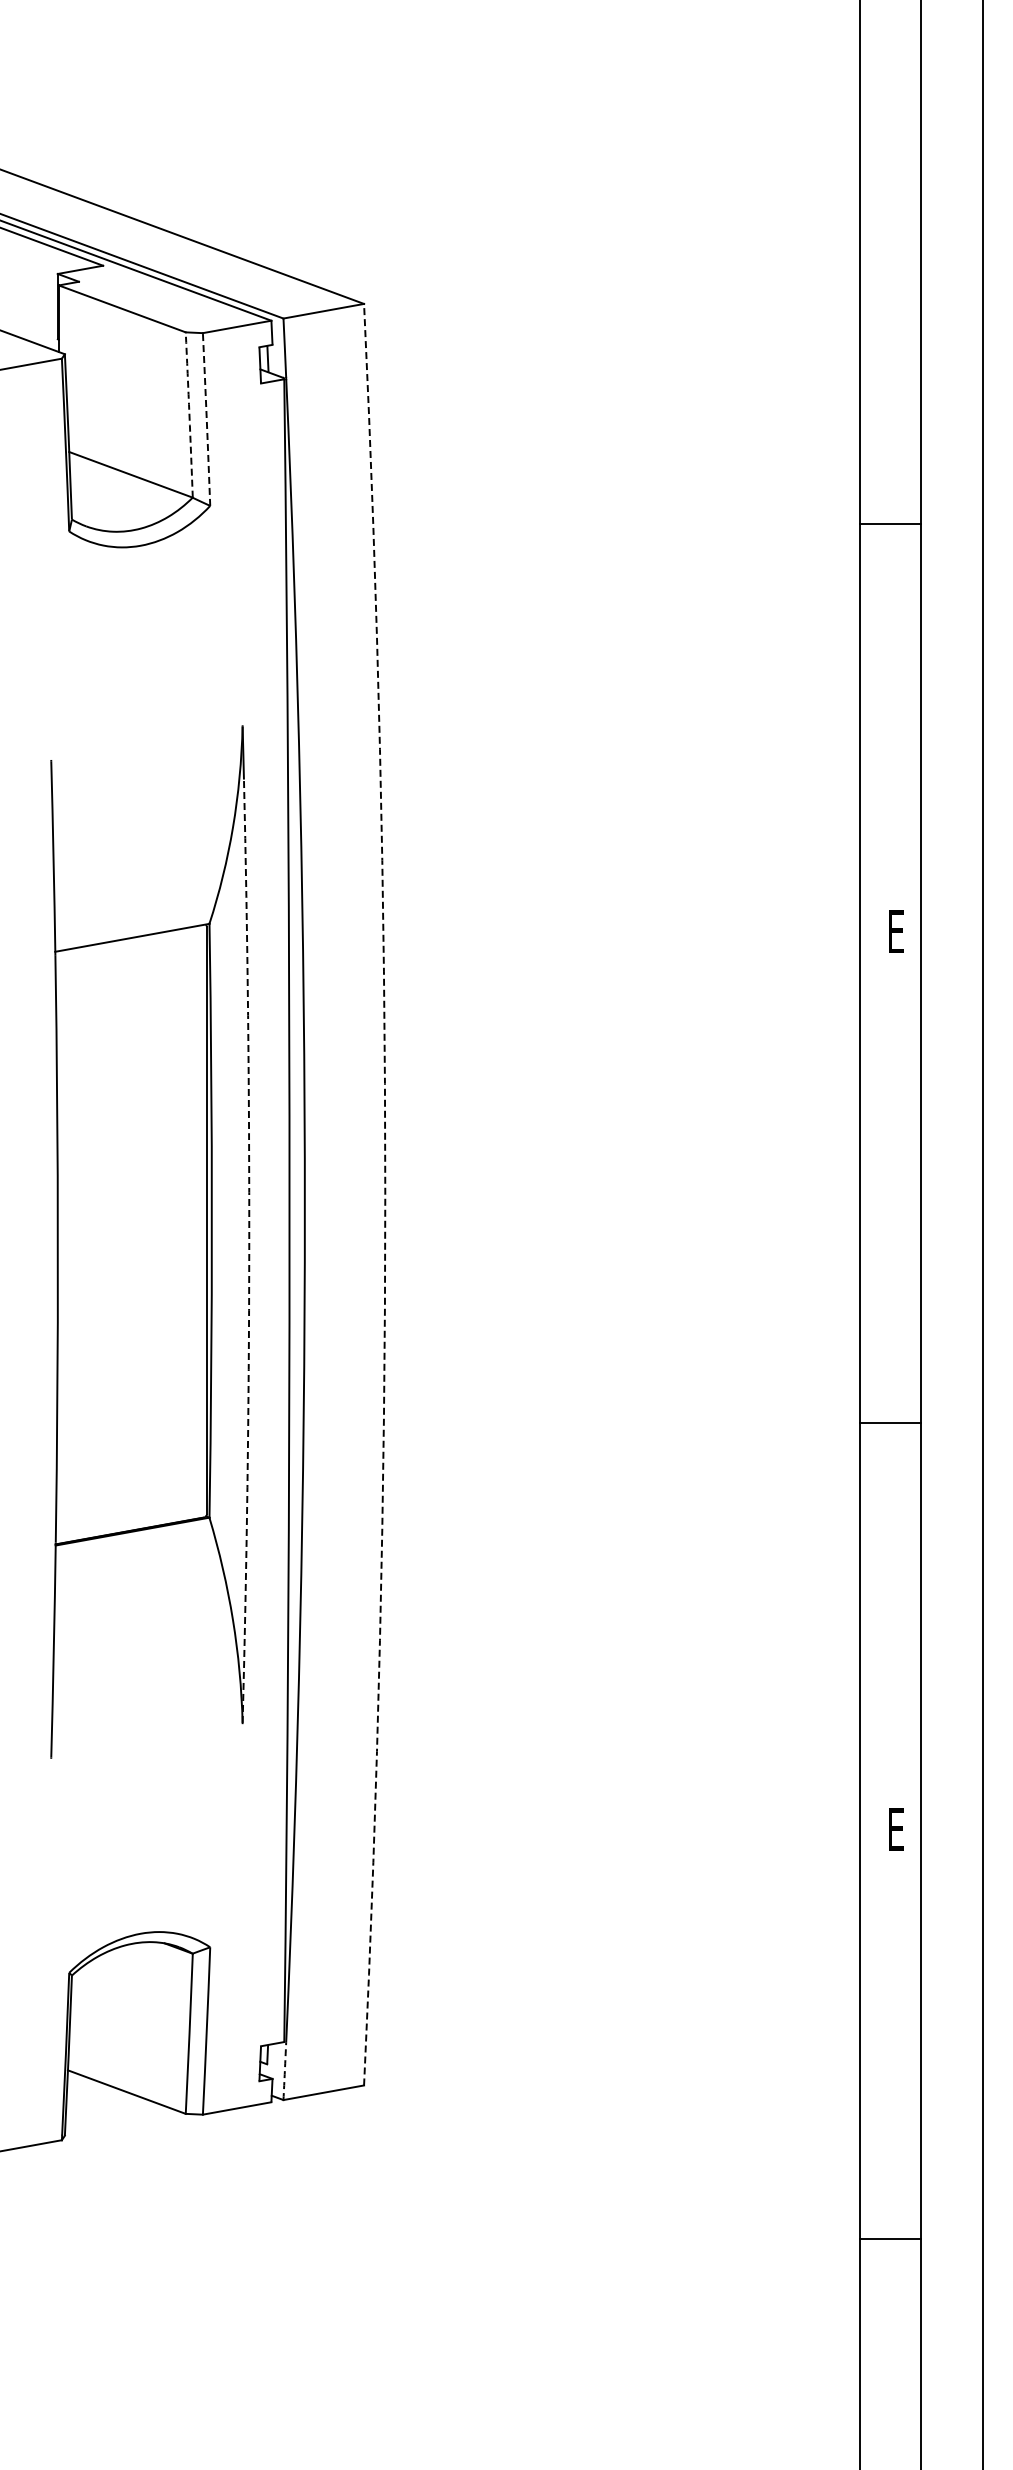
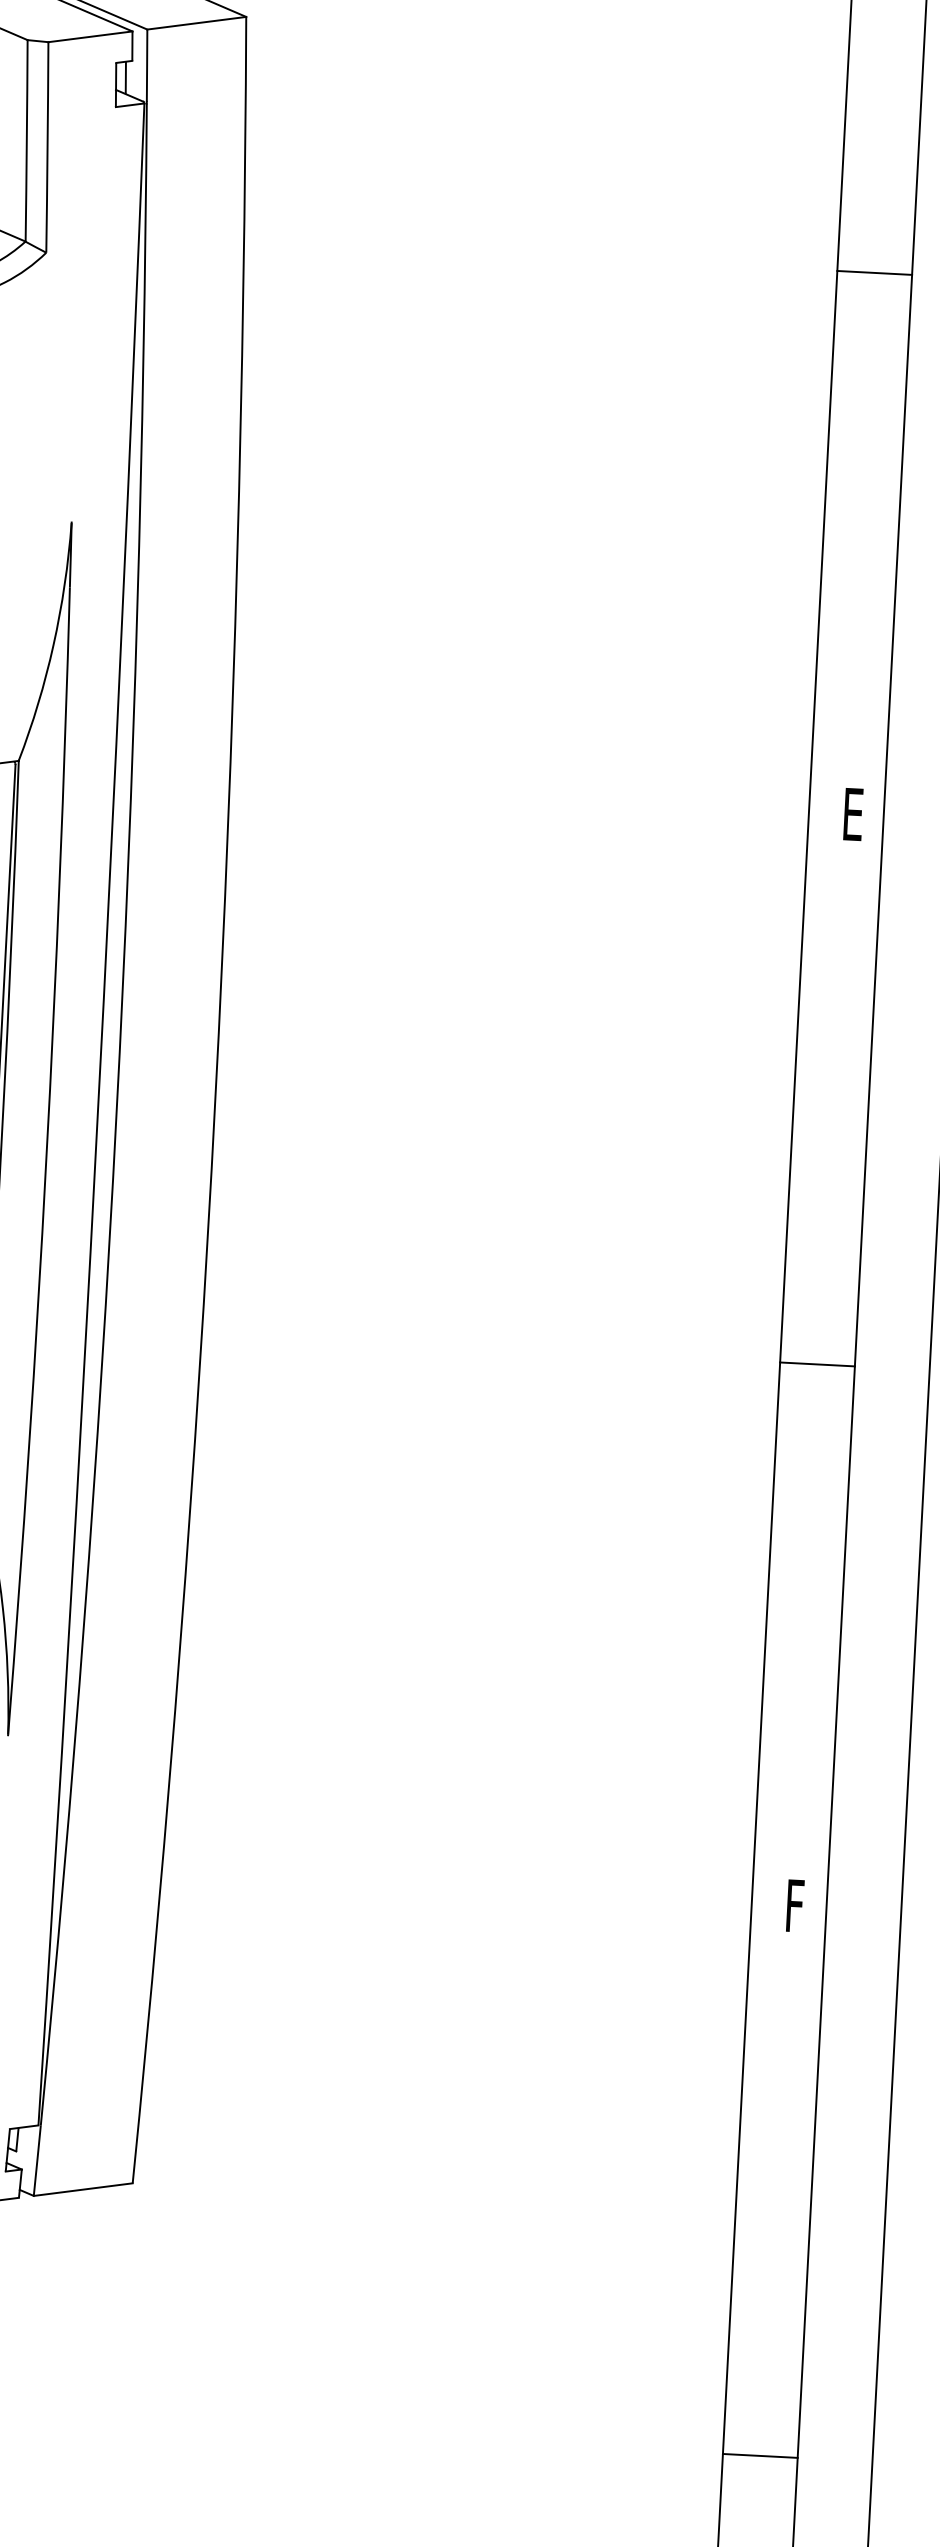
arc: (189, 415) -> (26, 141), dashed -> solid
arc: (206, 419) -> (47, 147), dashed -> solid
line: (890, 523) -> (874, 272), moved
arc: (385, 1194) -> (215, 1101), dashed -> solid
arc: (249, 1251) -> (46, 1161), dashed -> solid
line: (890, 1423) -> (817, 1364), moved
text: (897, 1829) -> (797, 1906), E -> F
arc: (284, 2071) -> (36, 2161), dashed -> solid
line: (890, 2239) -> (760, 2456), moved

